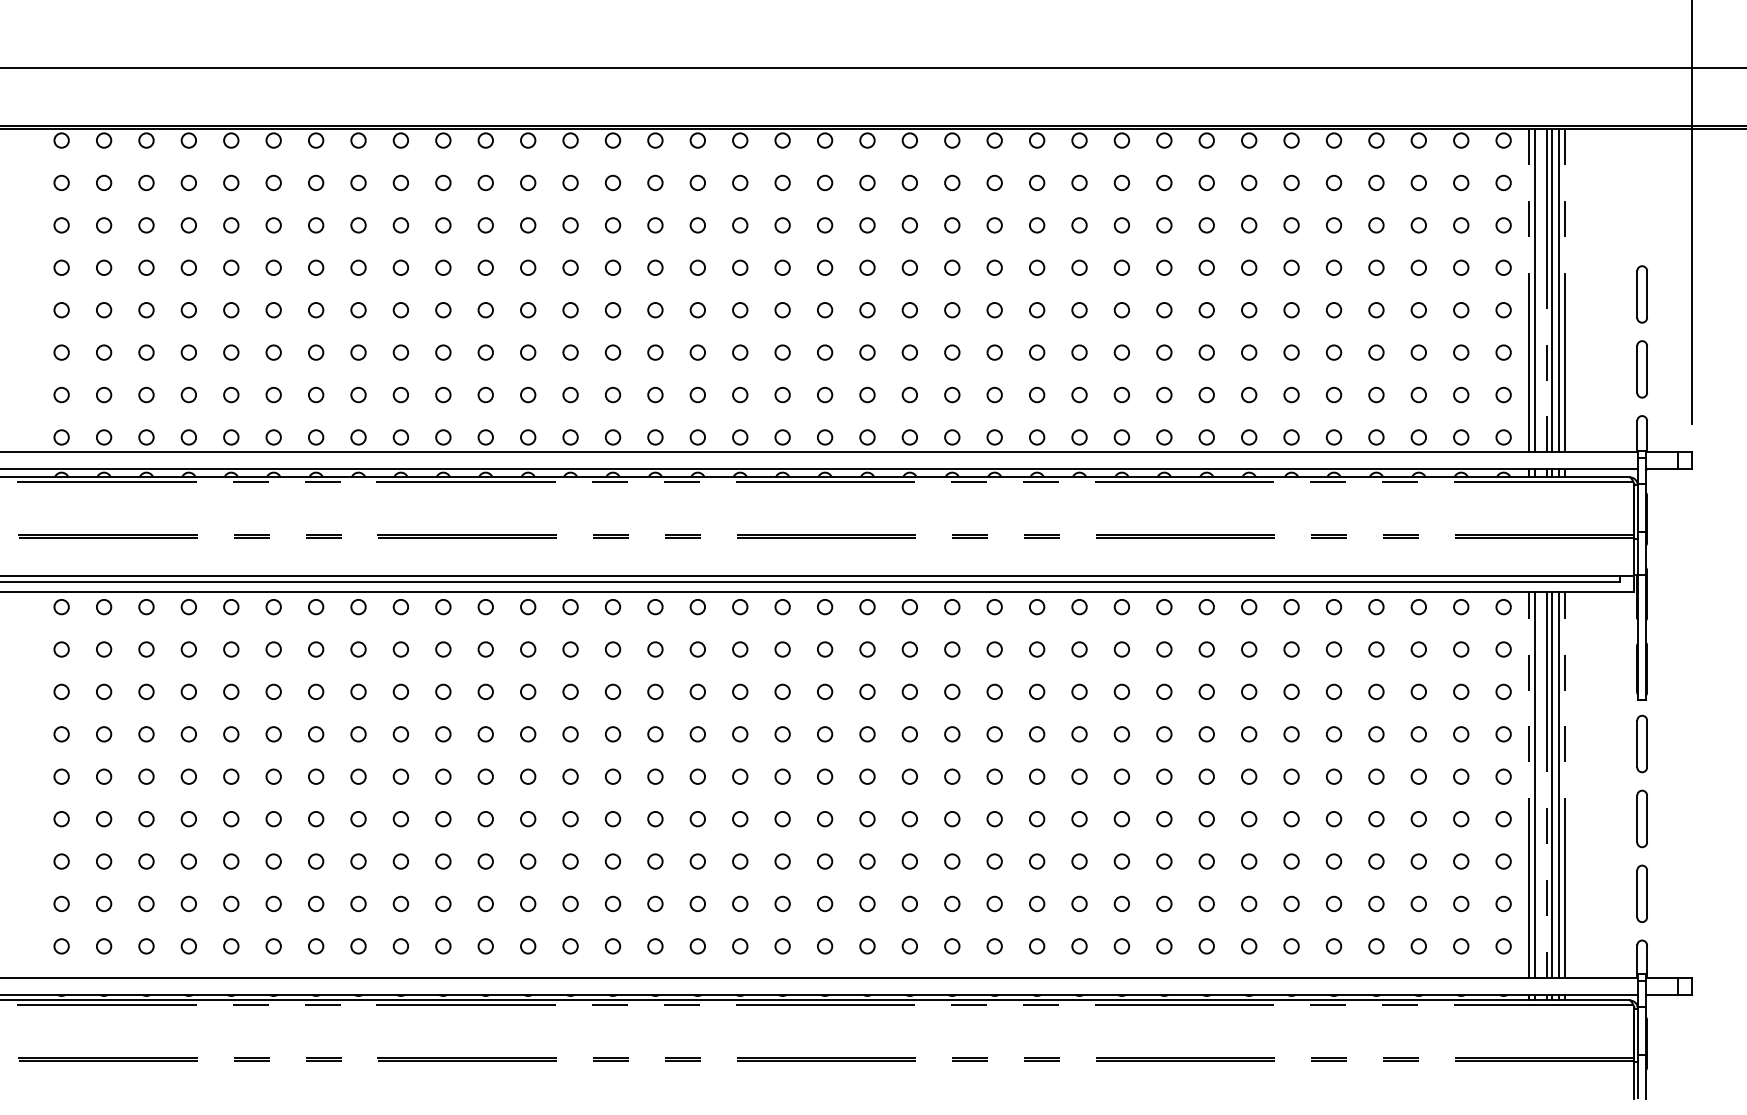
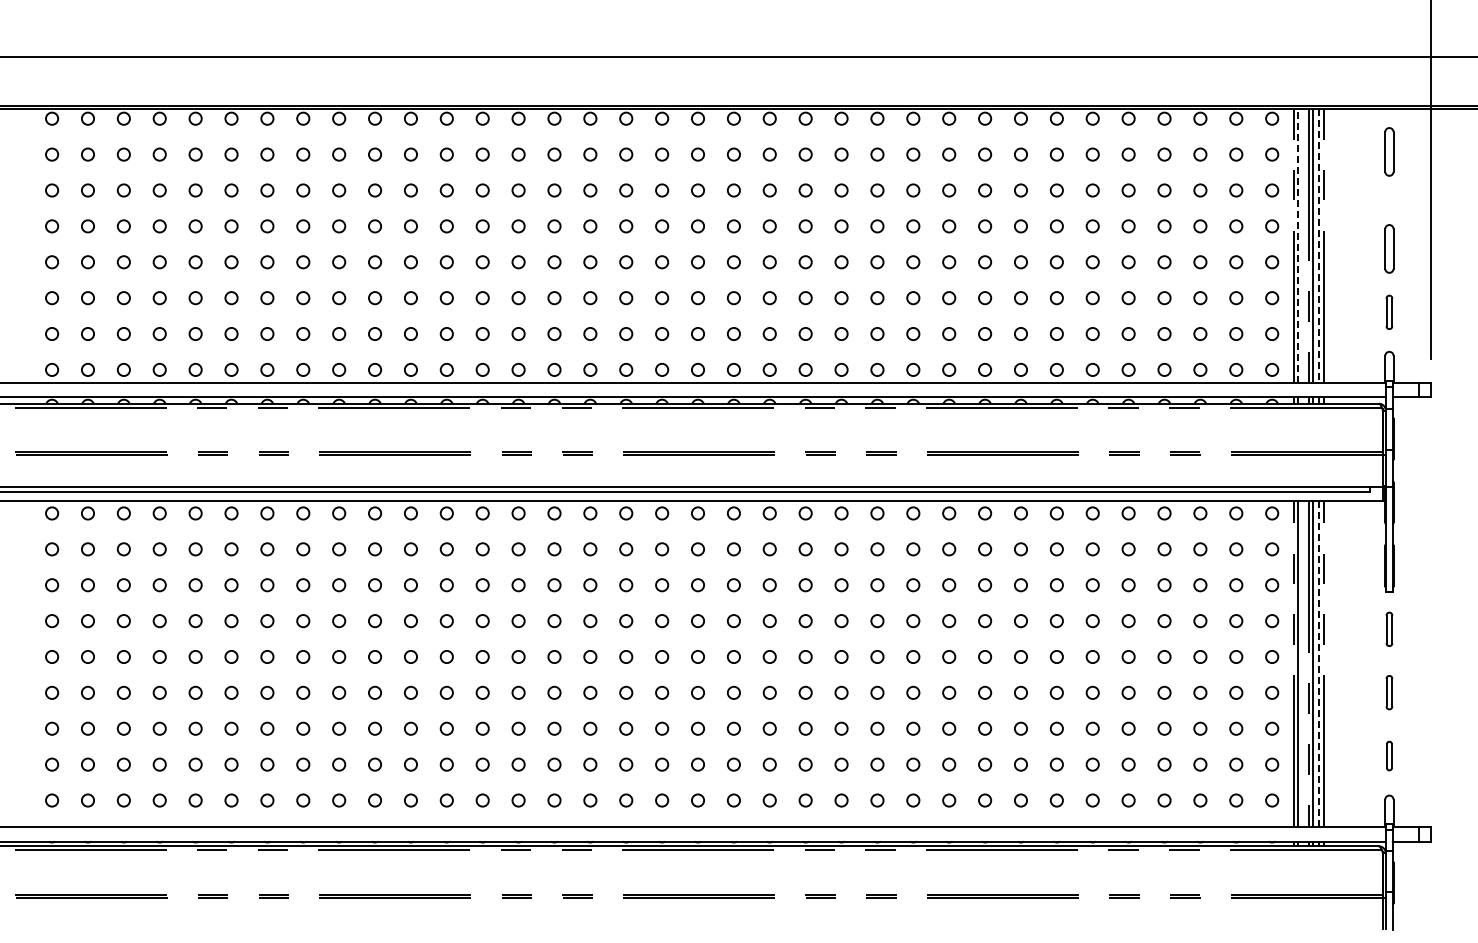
part: (1642, 179) -> (1389, 151), added
line: (1534, 290) -> (1298, 245), solid -> dashed
line: (1559, 290) -> (1319, 245), solid -> dashed
part: (1642, 369) -> (1389, 312), size x0.7
part: (1642, 744) -> (1389, 629), size x0.7
line: (1559, 785) -> (1319, 664), solid -> dashed
part: (1642, 818) -> (1389, 692), size x0.7
part: (1642, 893) -> (1389, 755), size x0.6

